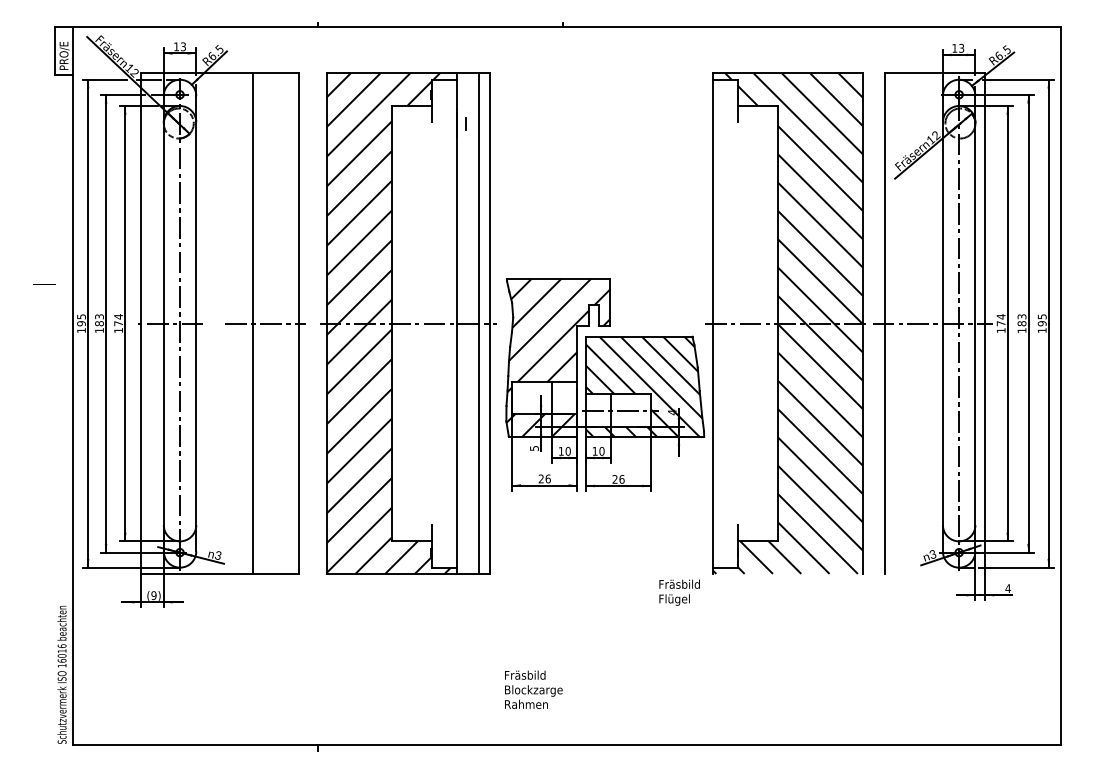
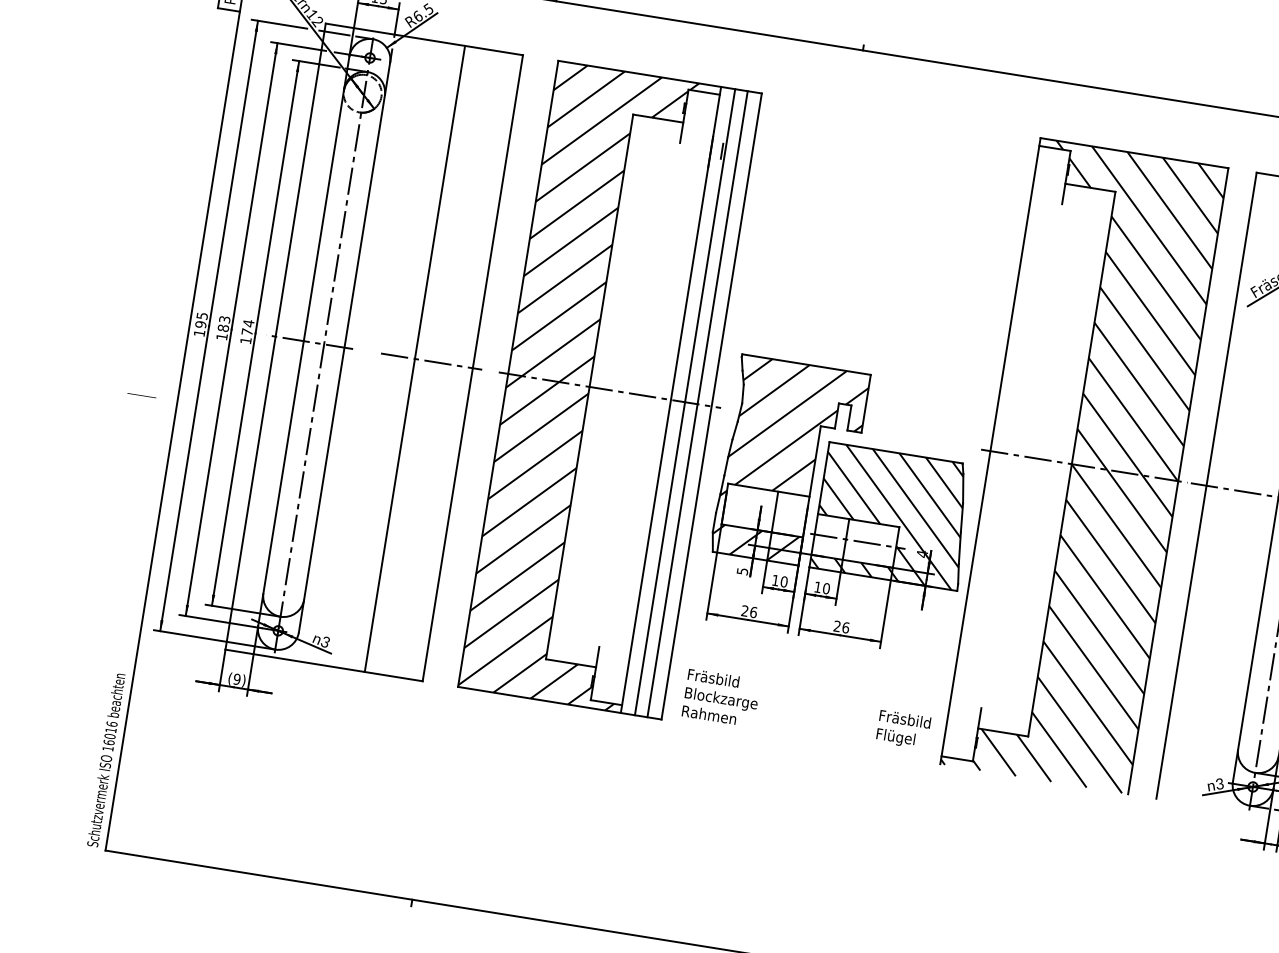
line: (44, 284) -> (142, 395), moved
line: (468, 323) -> (685, 401), added
text: (679, 592) -> (903, 729), moved
text: (533, 689) -> (721, 697), moved

